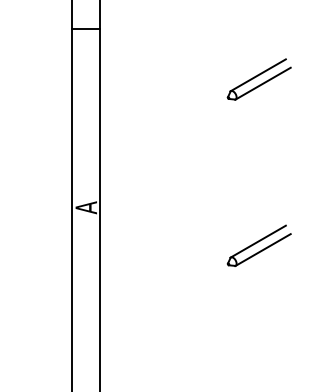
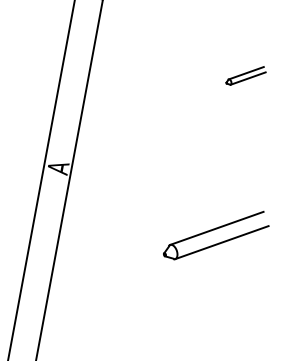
part: (258, 79) -> (245, 75), size x0.6
part: (258, 245) -> (216, 234), size x1.6

